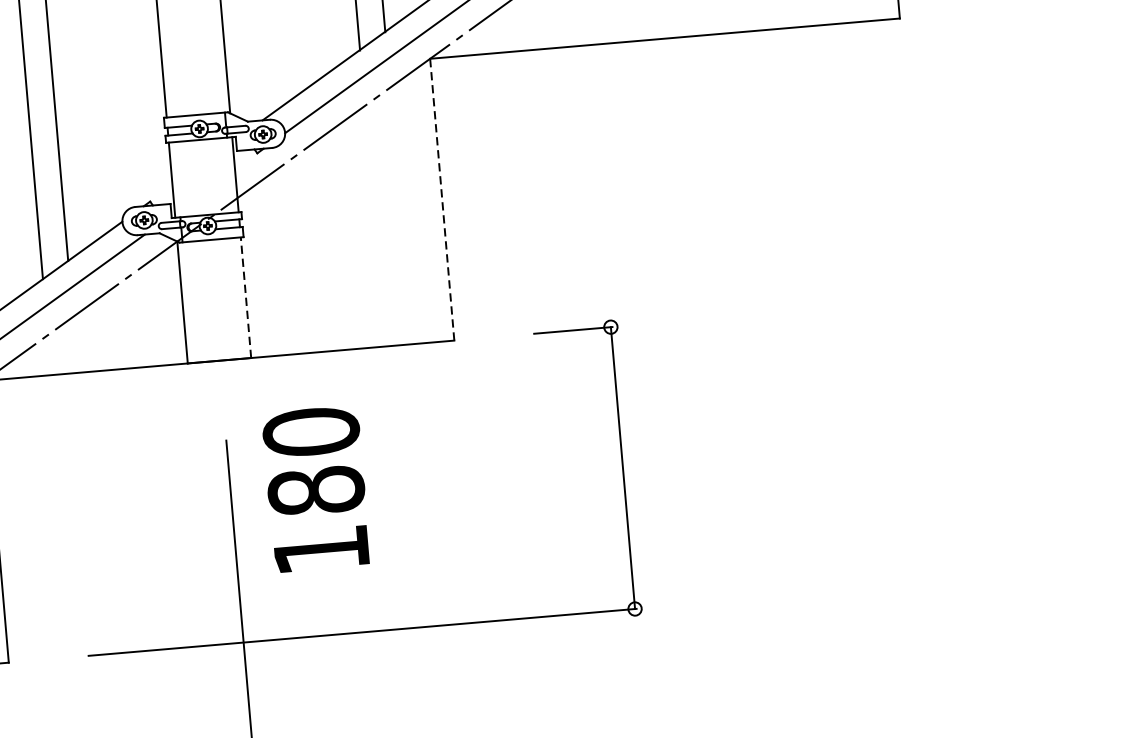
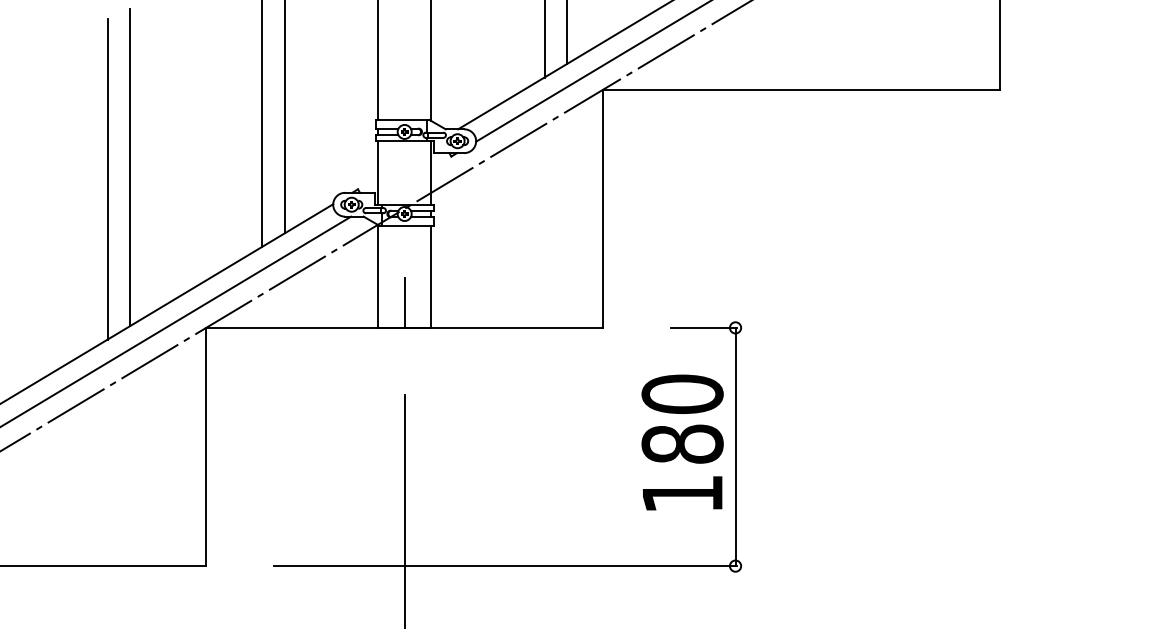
line: (442, 199) -> (603, 208), dashed -> solid
line: (245, 297) -> (431, 276), dashed -> solid
line: (216, 330) -> (404, 302), added
text: (316, 489) -> (682, 442), moved

